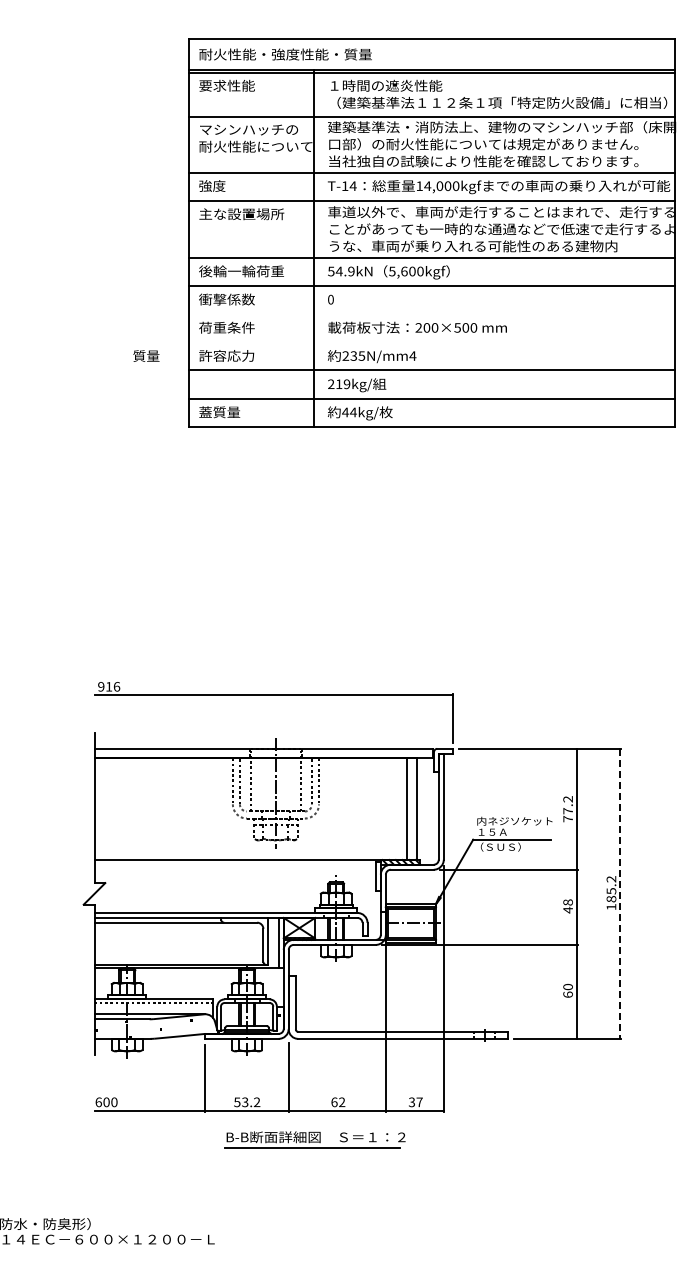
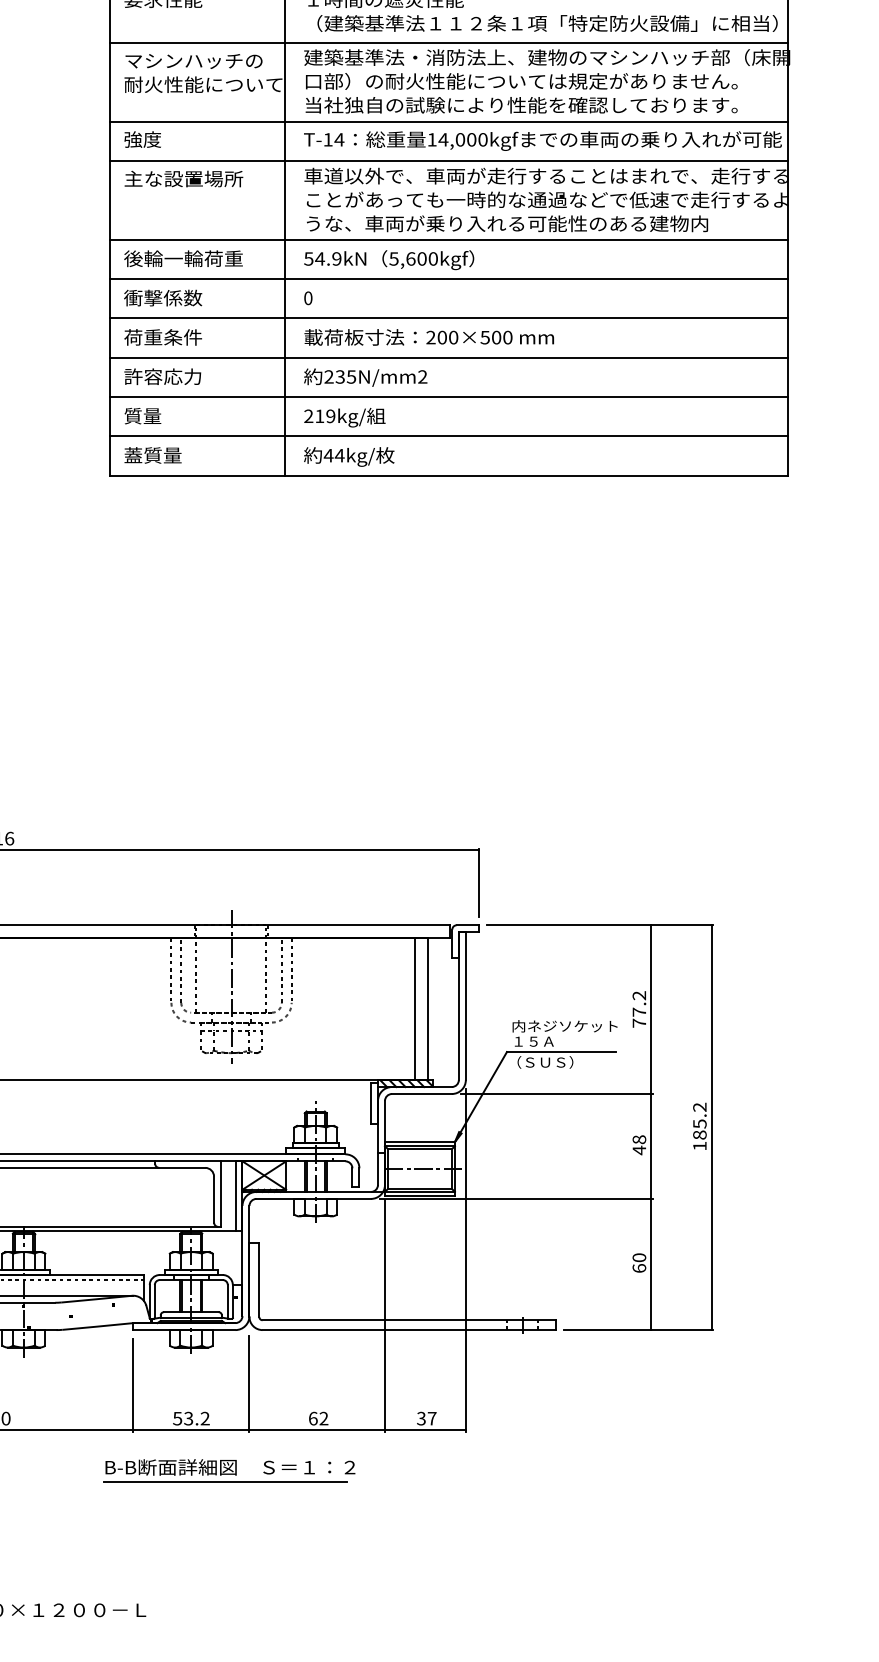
line: (431, 314) -> (448, 318), added
line: (431, 342) -> (448, 358), added
text: (146, 355) -> (142, 415), moved
text: (412, 355) -> (422, 376), 235N/mm4 -> 235N/mm2
line: (619, 894) -> (711, 1128), dashed -> solid
part: (314, 1139) -> (228, 1470), moved

